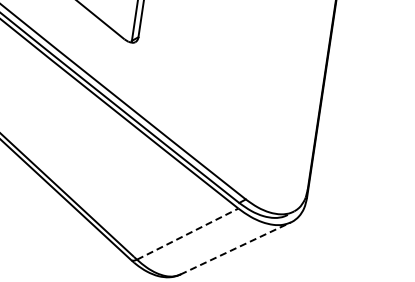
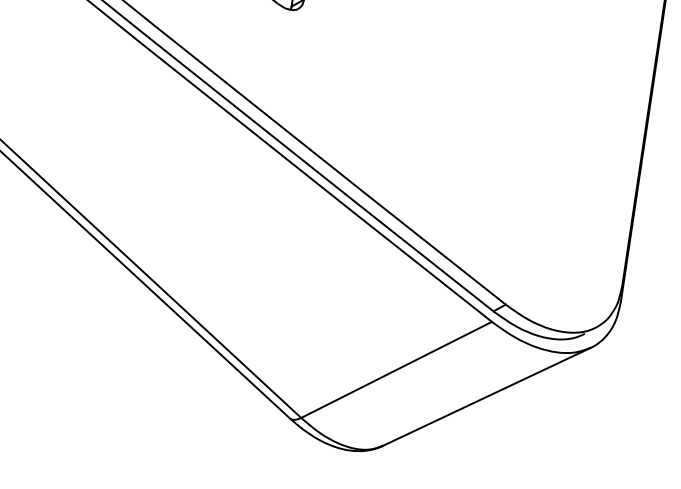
line: (187, 234) -> (396, 370), dashed -> solid
line: (236, 248) -> (488, 396), dashed -> solid

